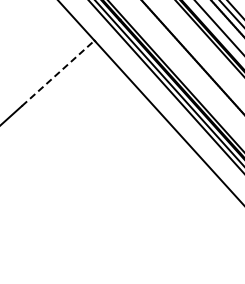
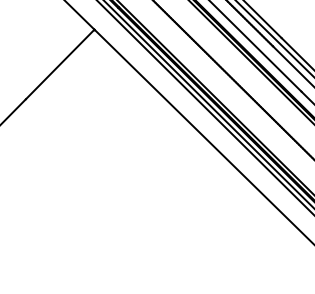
line: (58, 73) -> (60, 64), dashed -> solid

